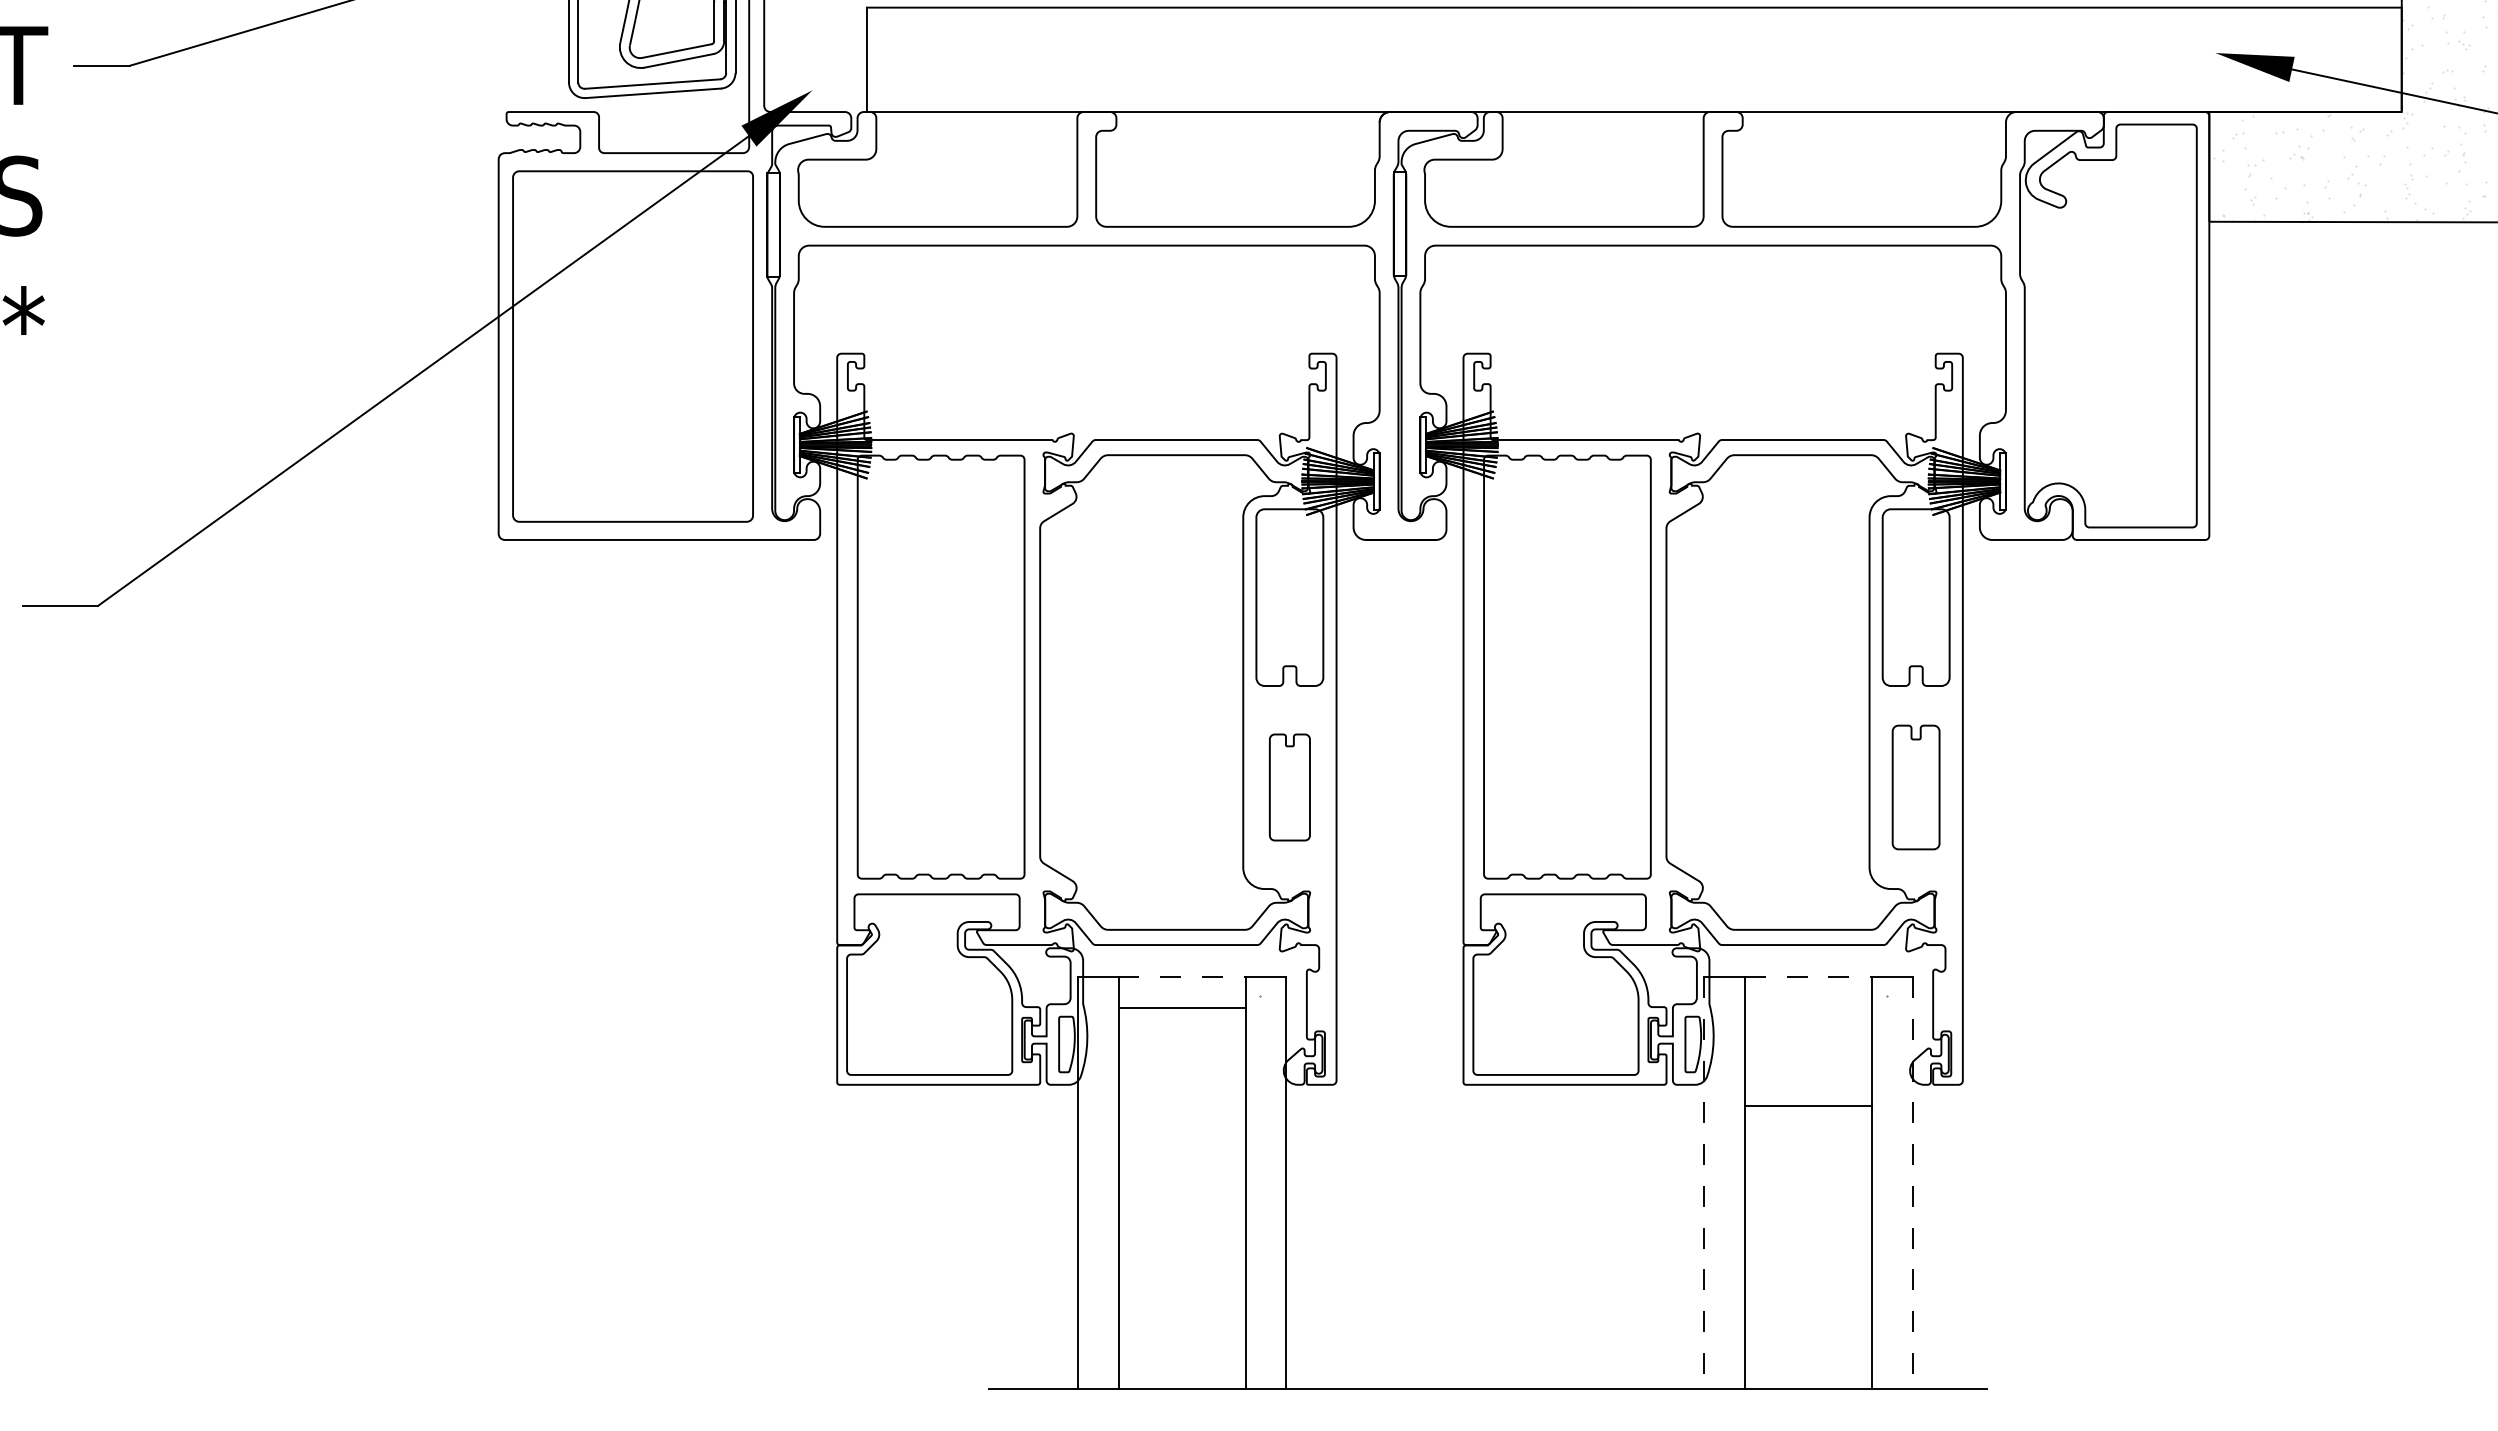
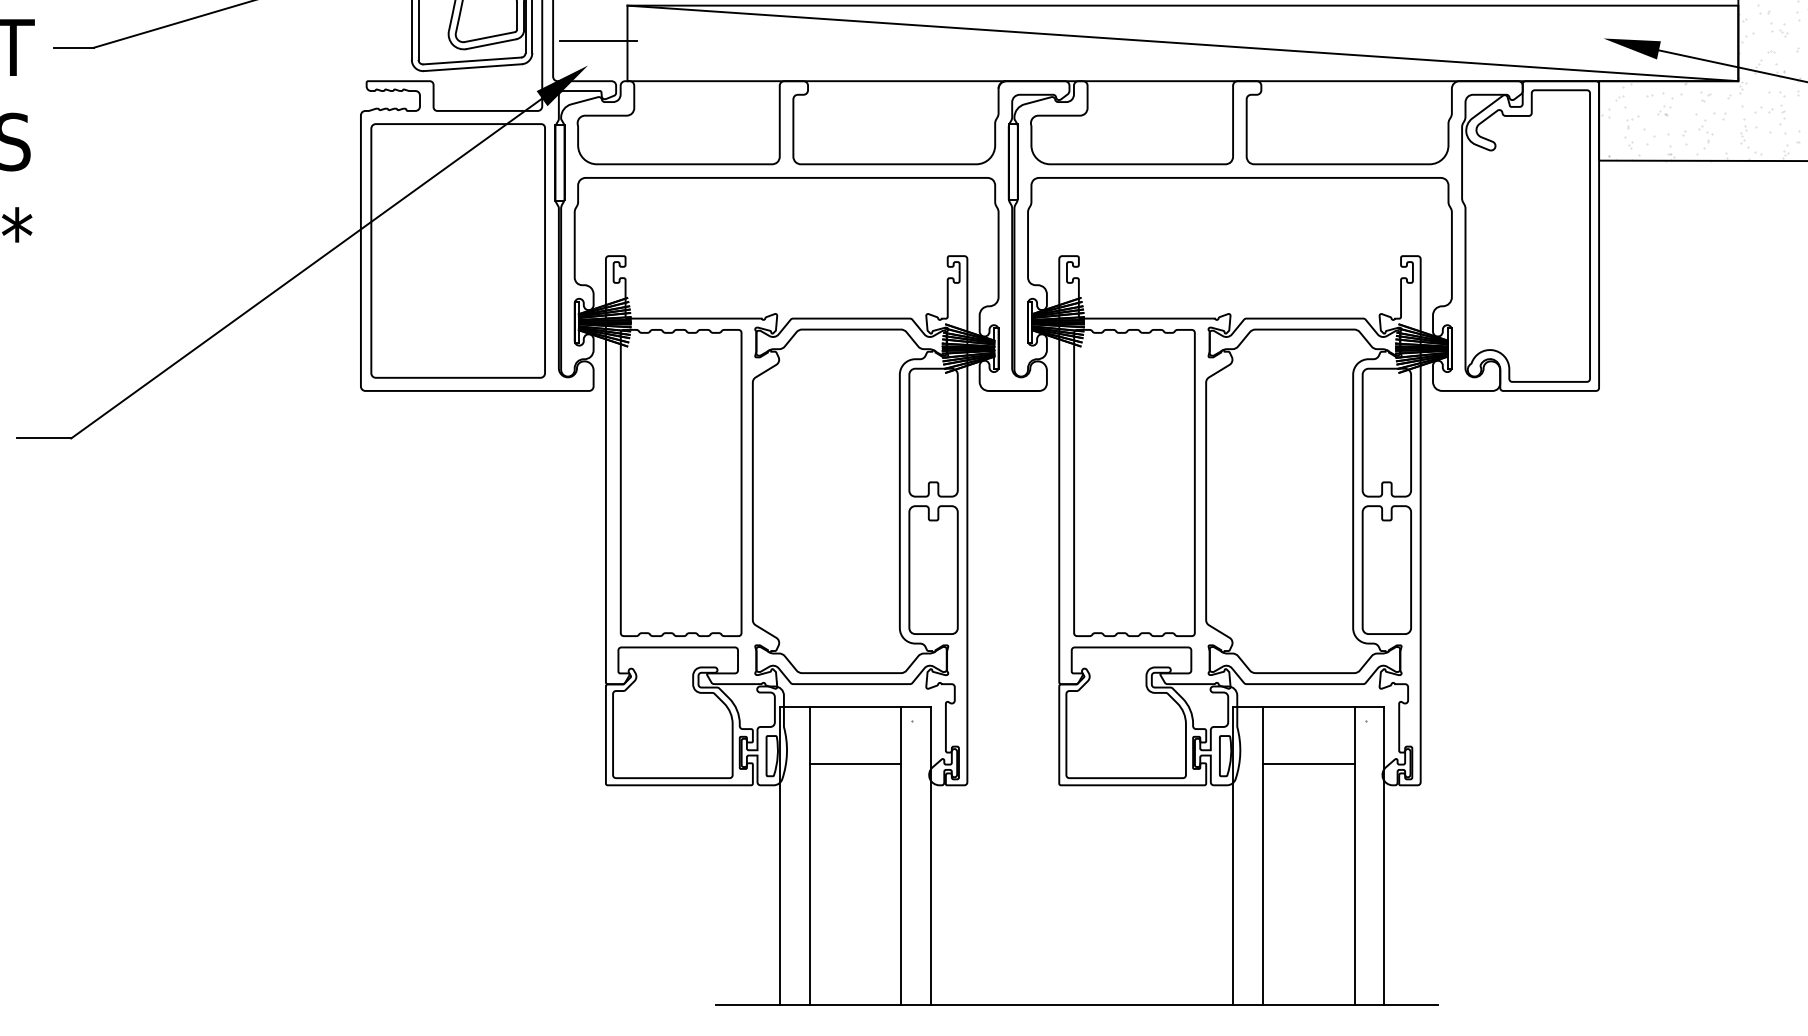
line: (826, 56) -> (598, 41), added
line: (1633, 59) -> (1182, 43), added
part: (1289, 787) -> (933, 570), size x1.67
part: (1915, 787) -> (1386, 570), size x1.43
line: (1182, 977) -> (855, 707), dashed -> solid
line: (1808, 977) -> (1308, 707), dashed -> solid
line: (1181, 1008) -> (855, 764), moved
line: (1807, 1106) -> (1308, 764), moved
line: (1703, 1182) -> (1232, 856), dashed -> solid
line: (1912, 1182) -> (1384, 856), dashed -> solid

